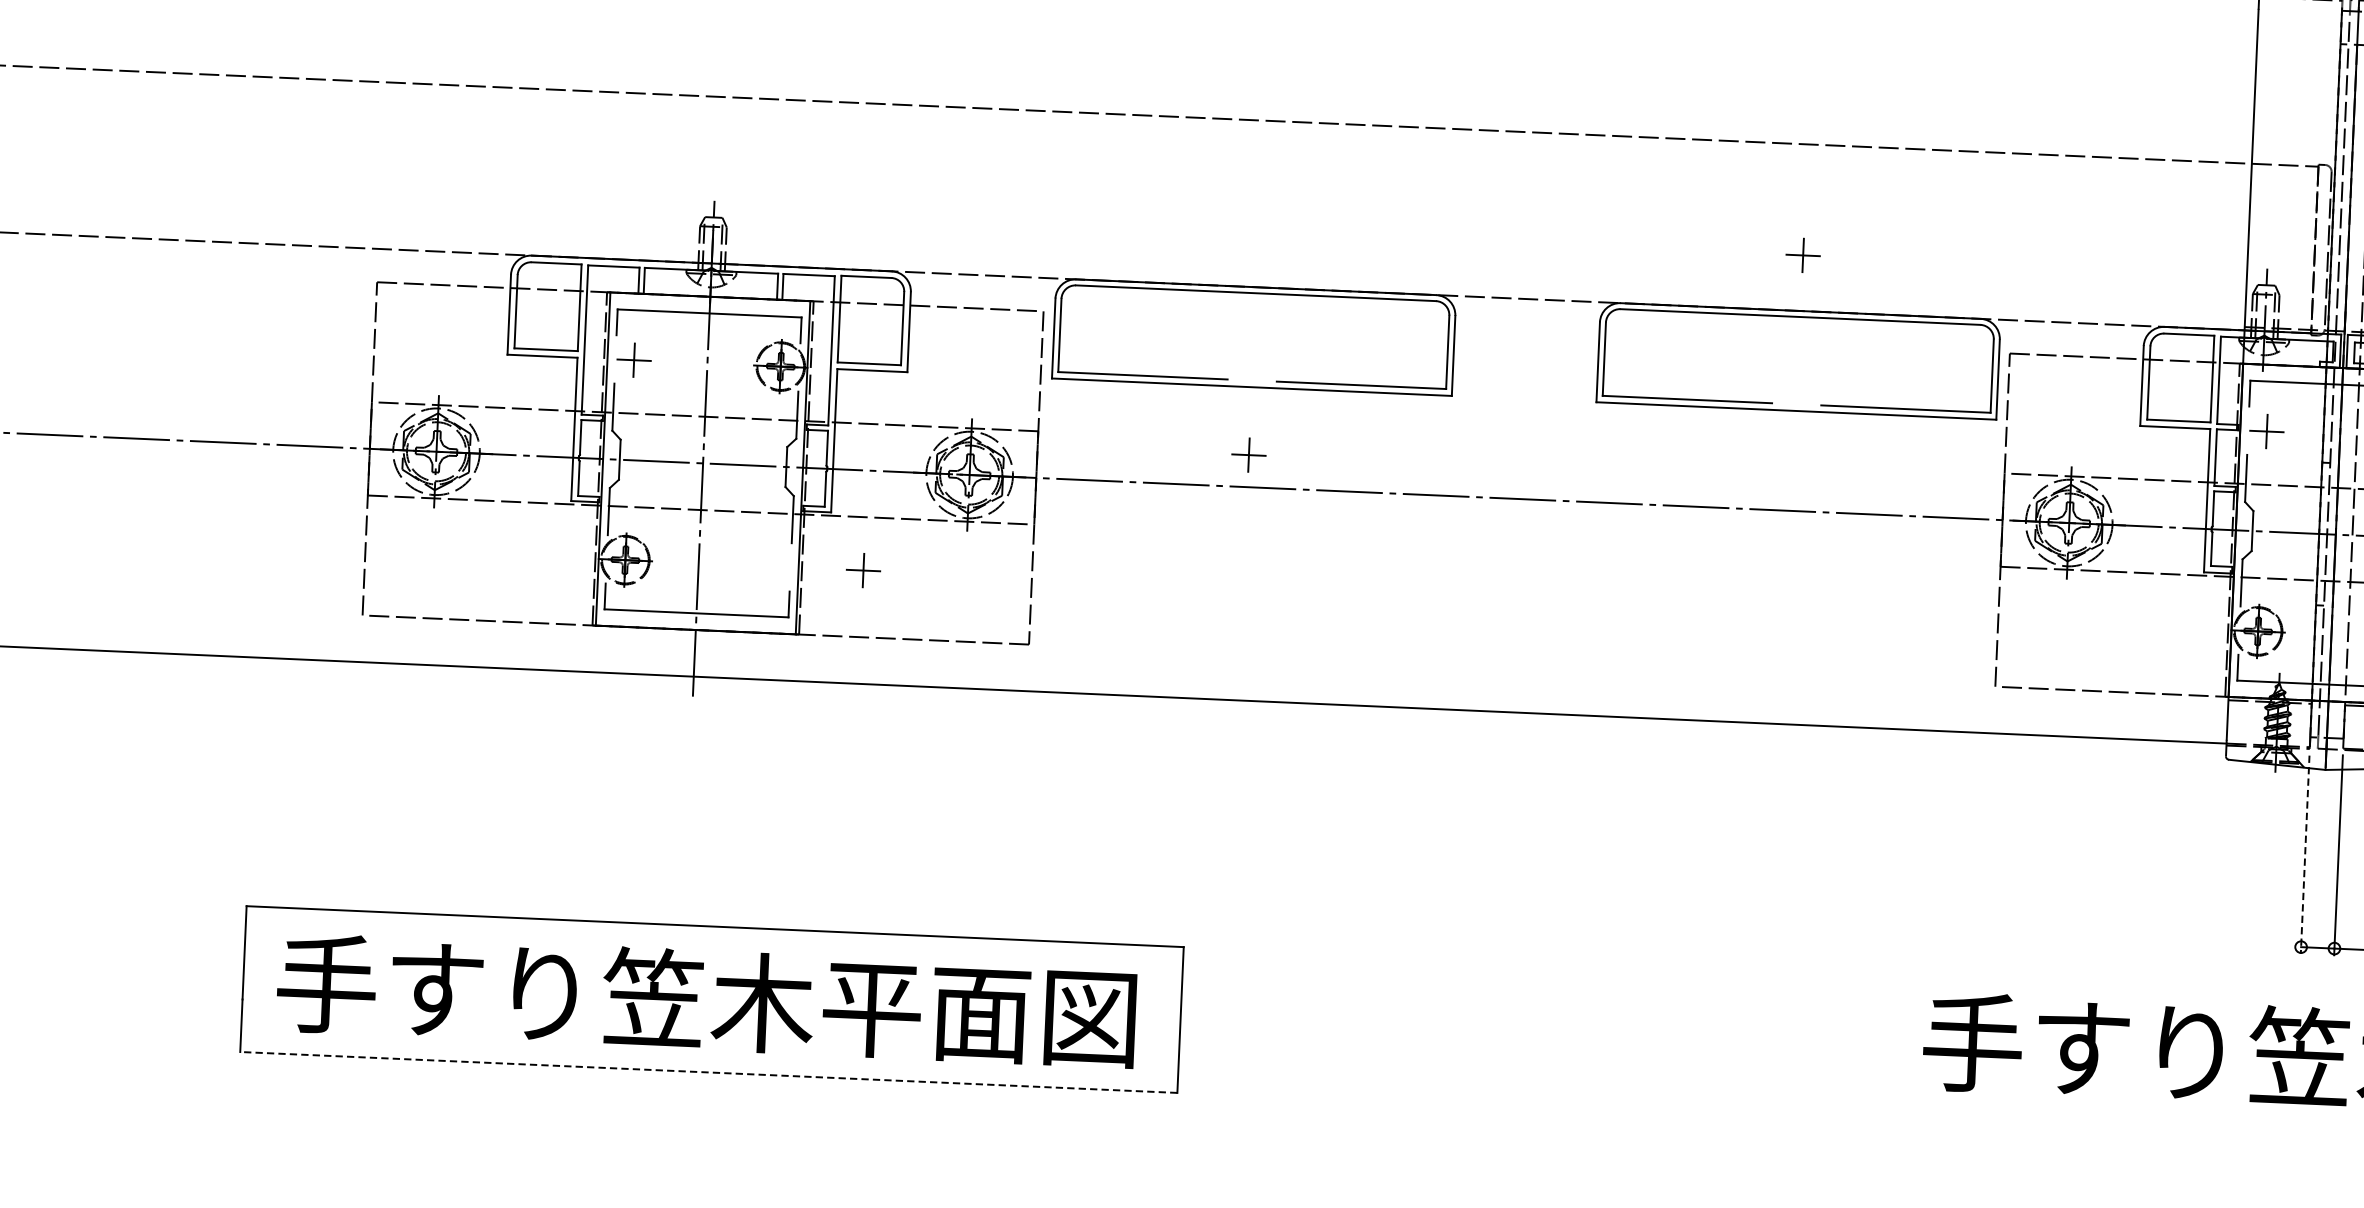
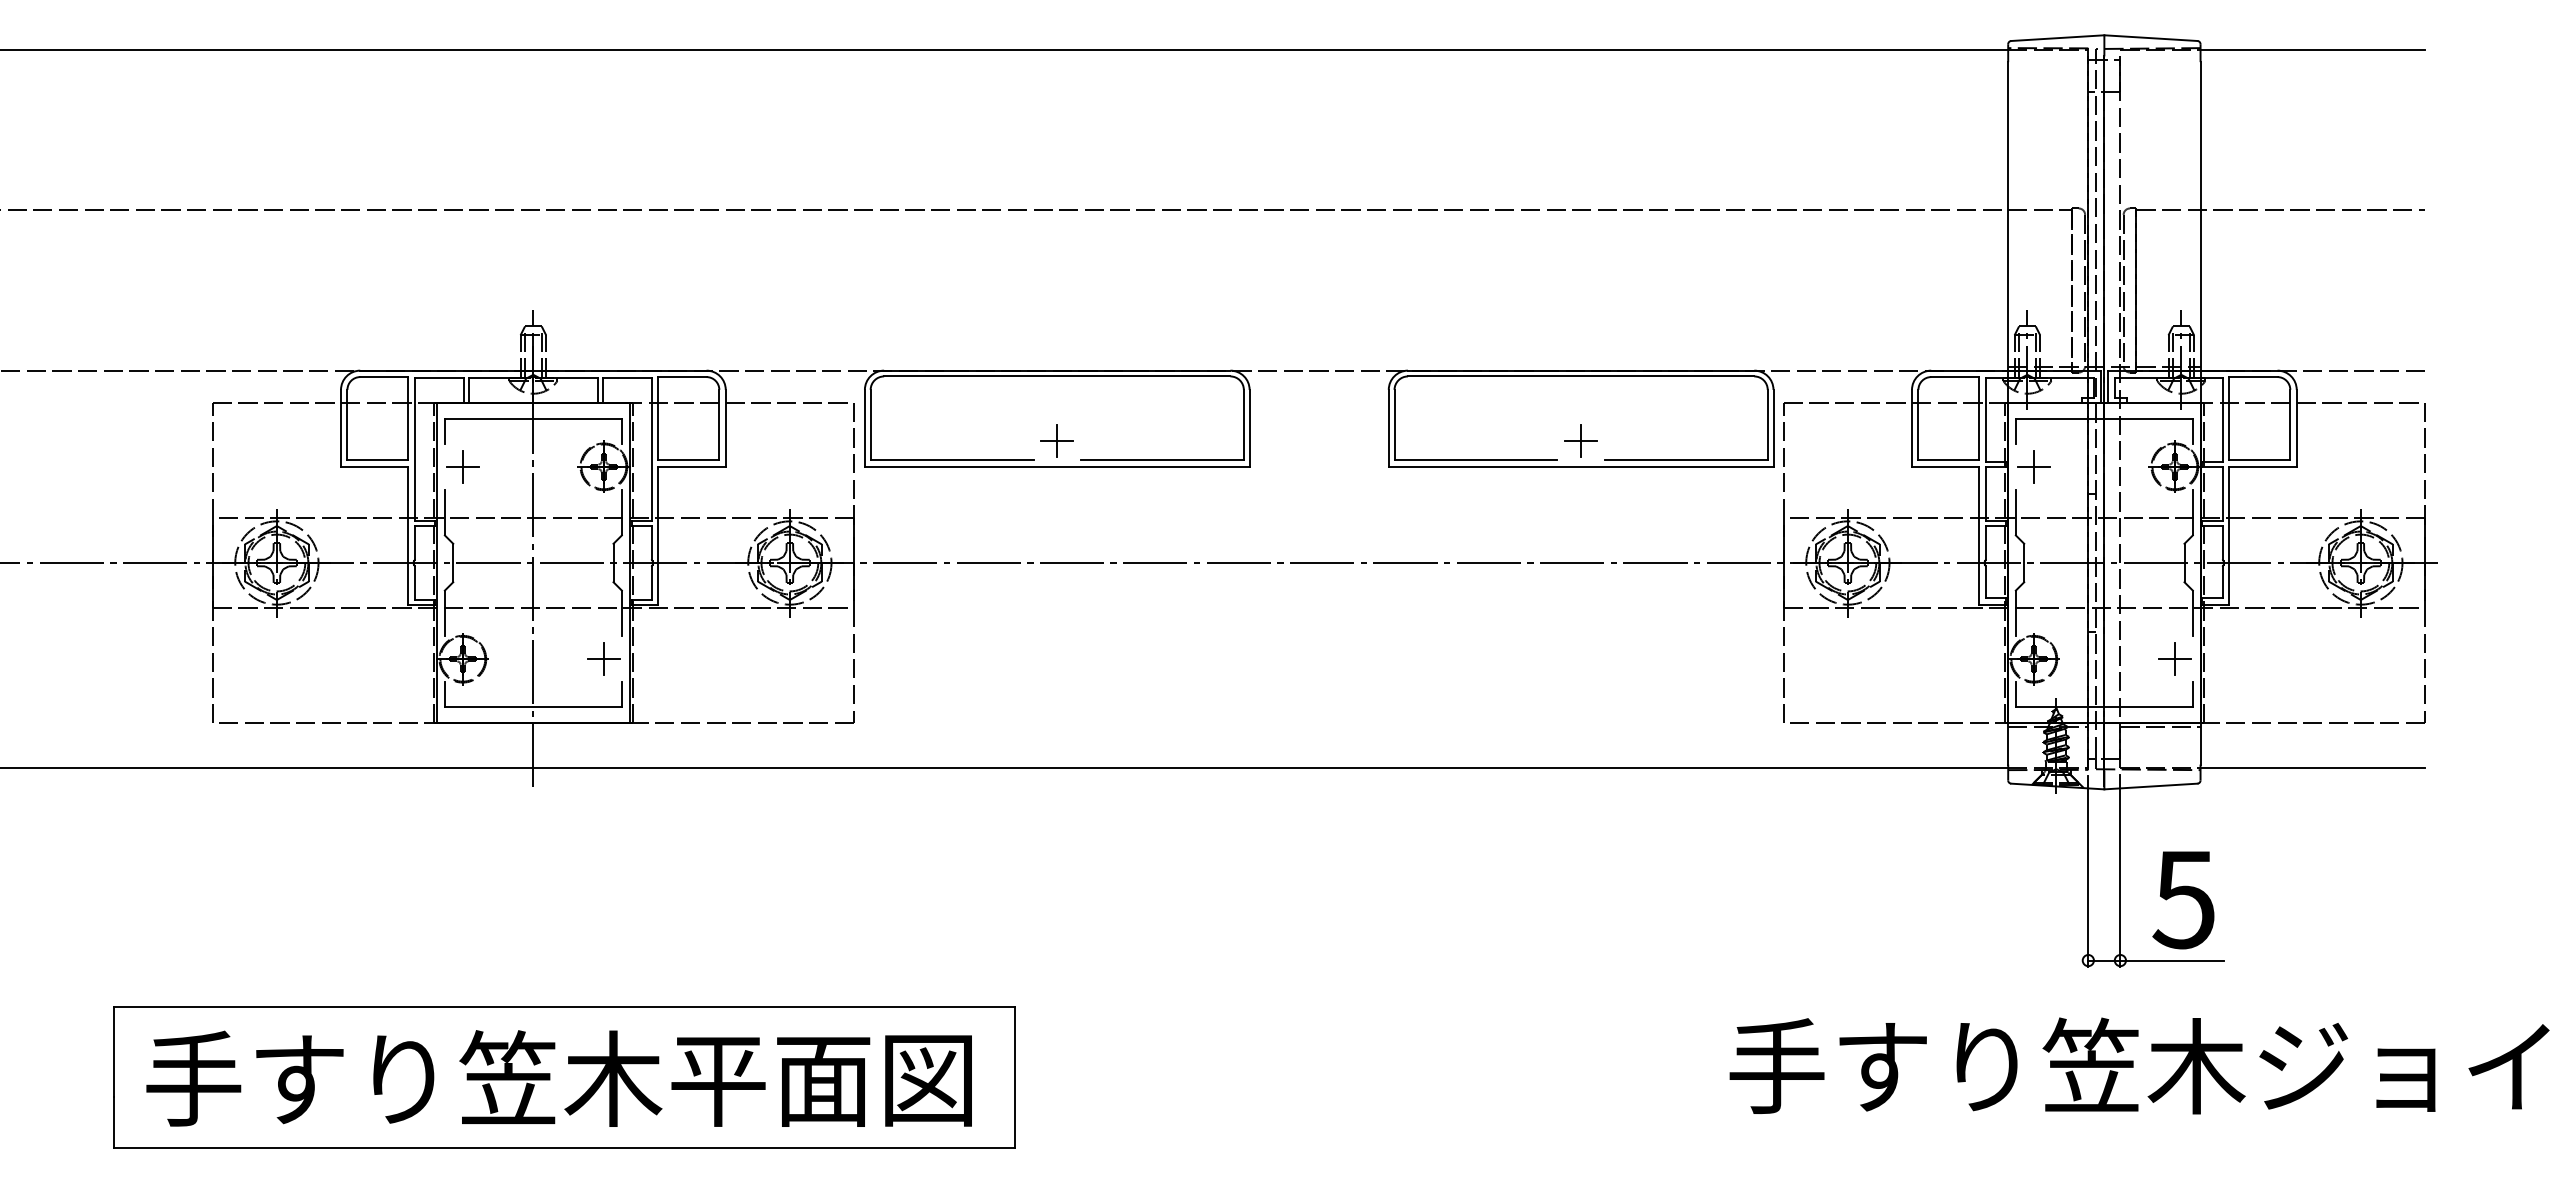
part: (1802, 254) -> (1580, 440), moved
part: (1248, 454) -> (1056, 440), moved
part: (863, 569) -> (603, 658), moved
line: (2305, 855) -> (2088, 872), dashed -> solid
line: (708, 1072) -> (564, 1147), dashed -> solid

